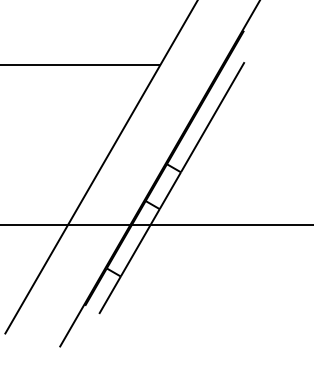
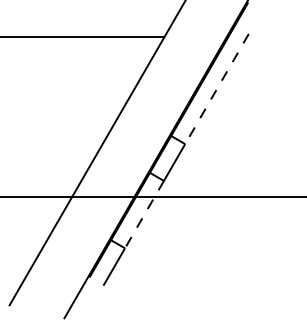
line: (212, 117) -> (216, 89), solid -> dashed
line: (140, 242) -> (144, 214), solid -> dashed

